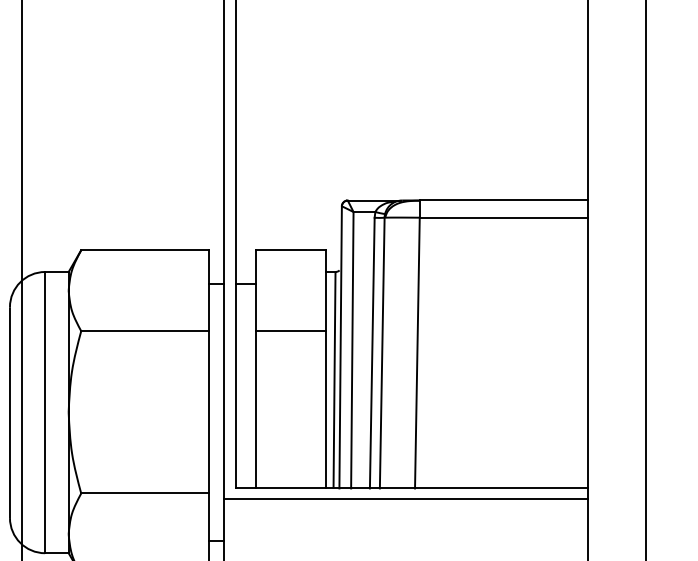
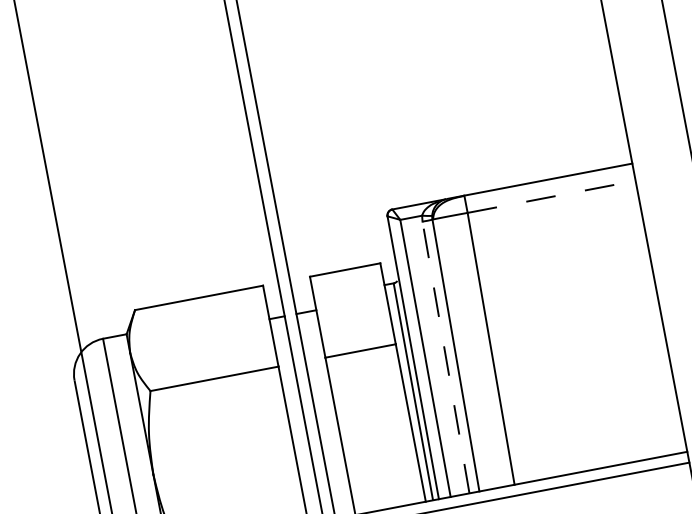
line: (503, 217) -> (551, 196), solid -> dashed
line: (372, 352) -> (446, 356), solid -> dashed

